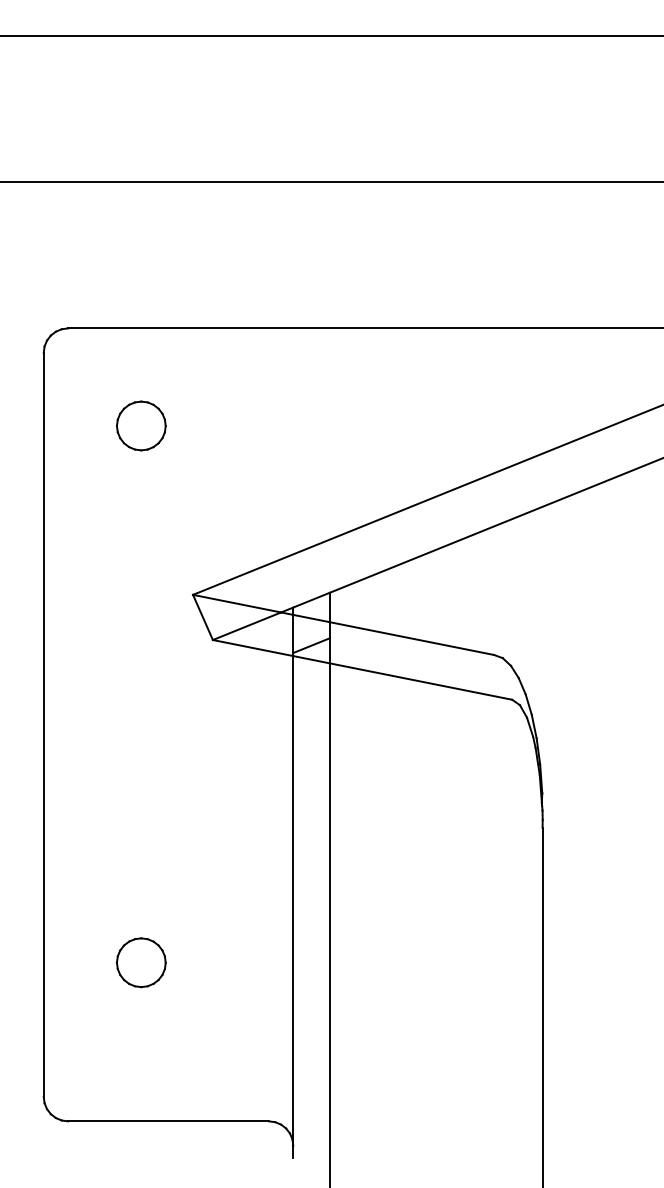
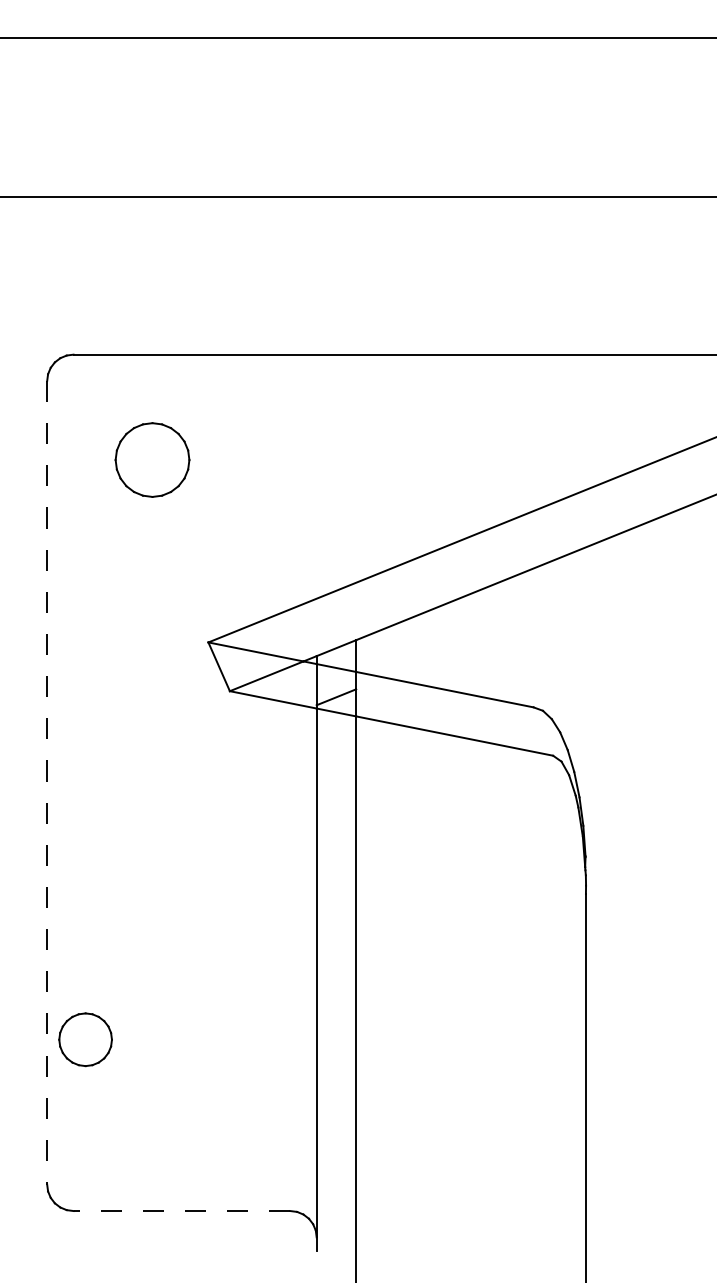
part: (141, 425) -> (152, 459), size x1.4
line: (43, 725) -> (46, 783), solid -> dashed
part: (141, 962) -> (85, 1039), moved
line: (168, 1121) -> (181, 1211), solid -> dashed

